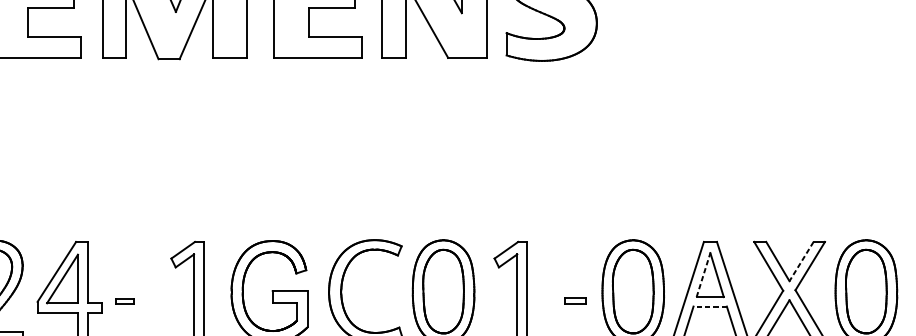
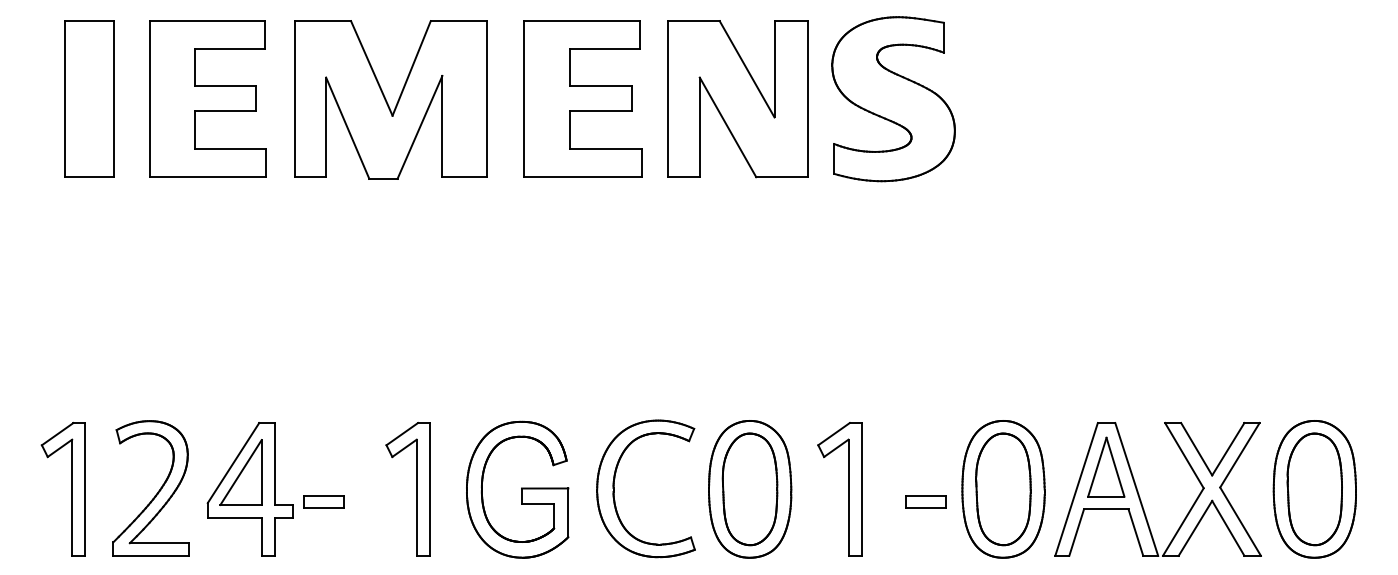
line: (801, 261) -> (1228, 449), dashed -> solid
line: (703, 275) -> (1097, 467), dashed -> solid
part: (124, 300) -> (323, 501), size x1.67
part: (574, 300) -> (925, 501), size x1.43
line: (709, 306) -> (1105, 509), dashed -> solid

